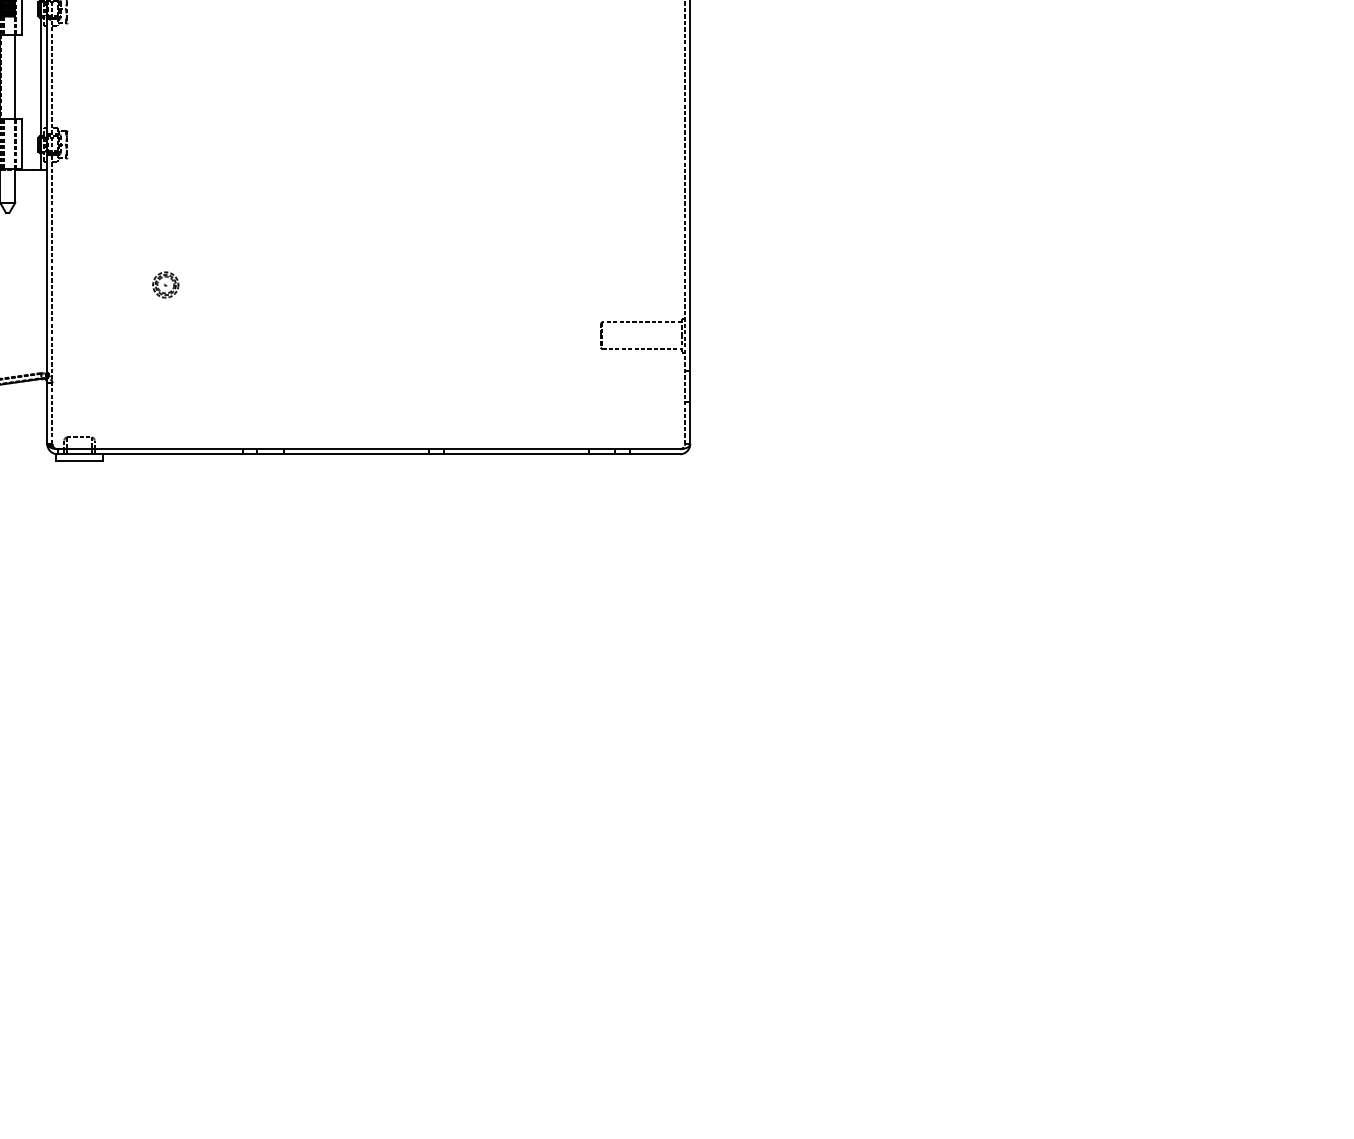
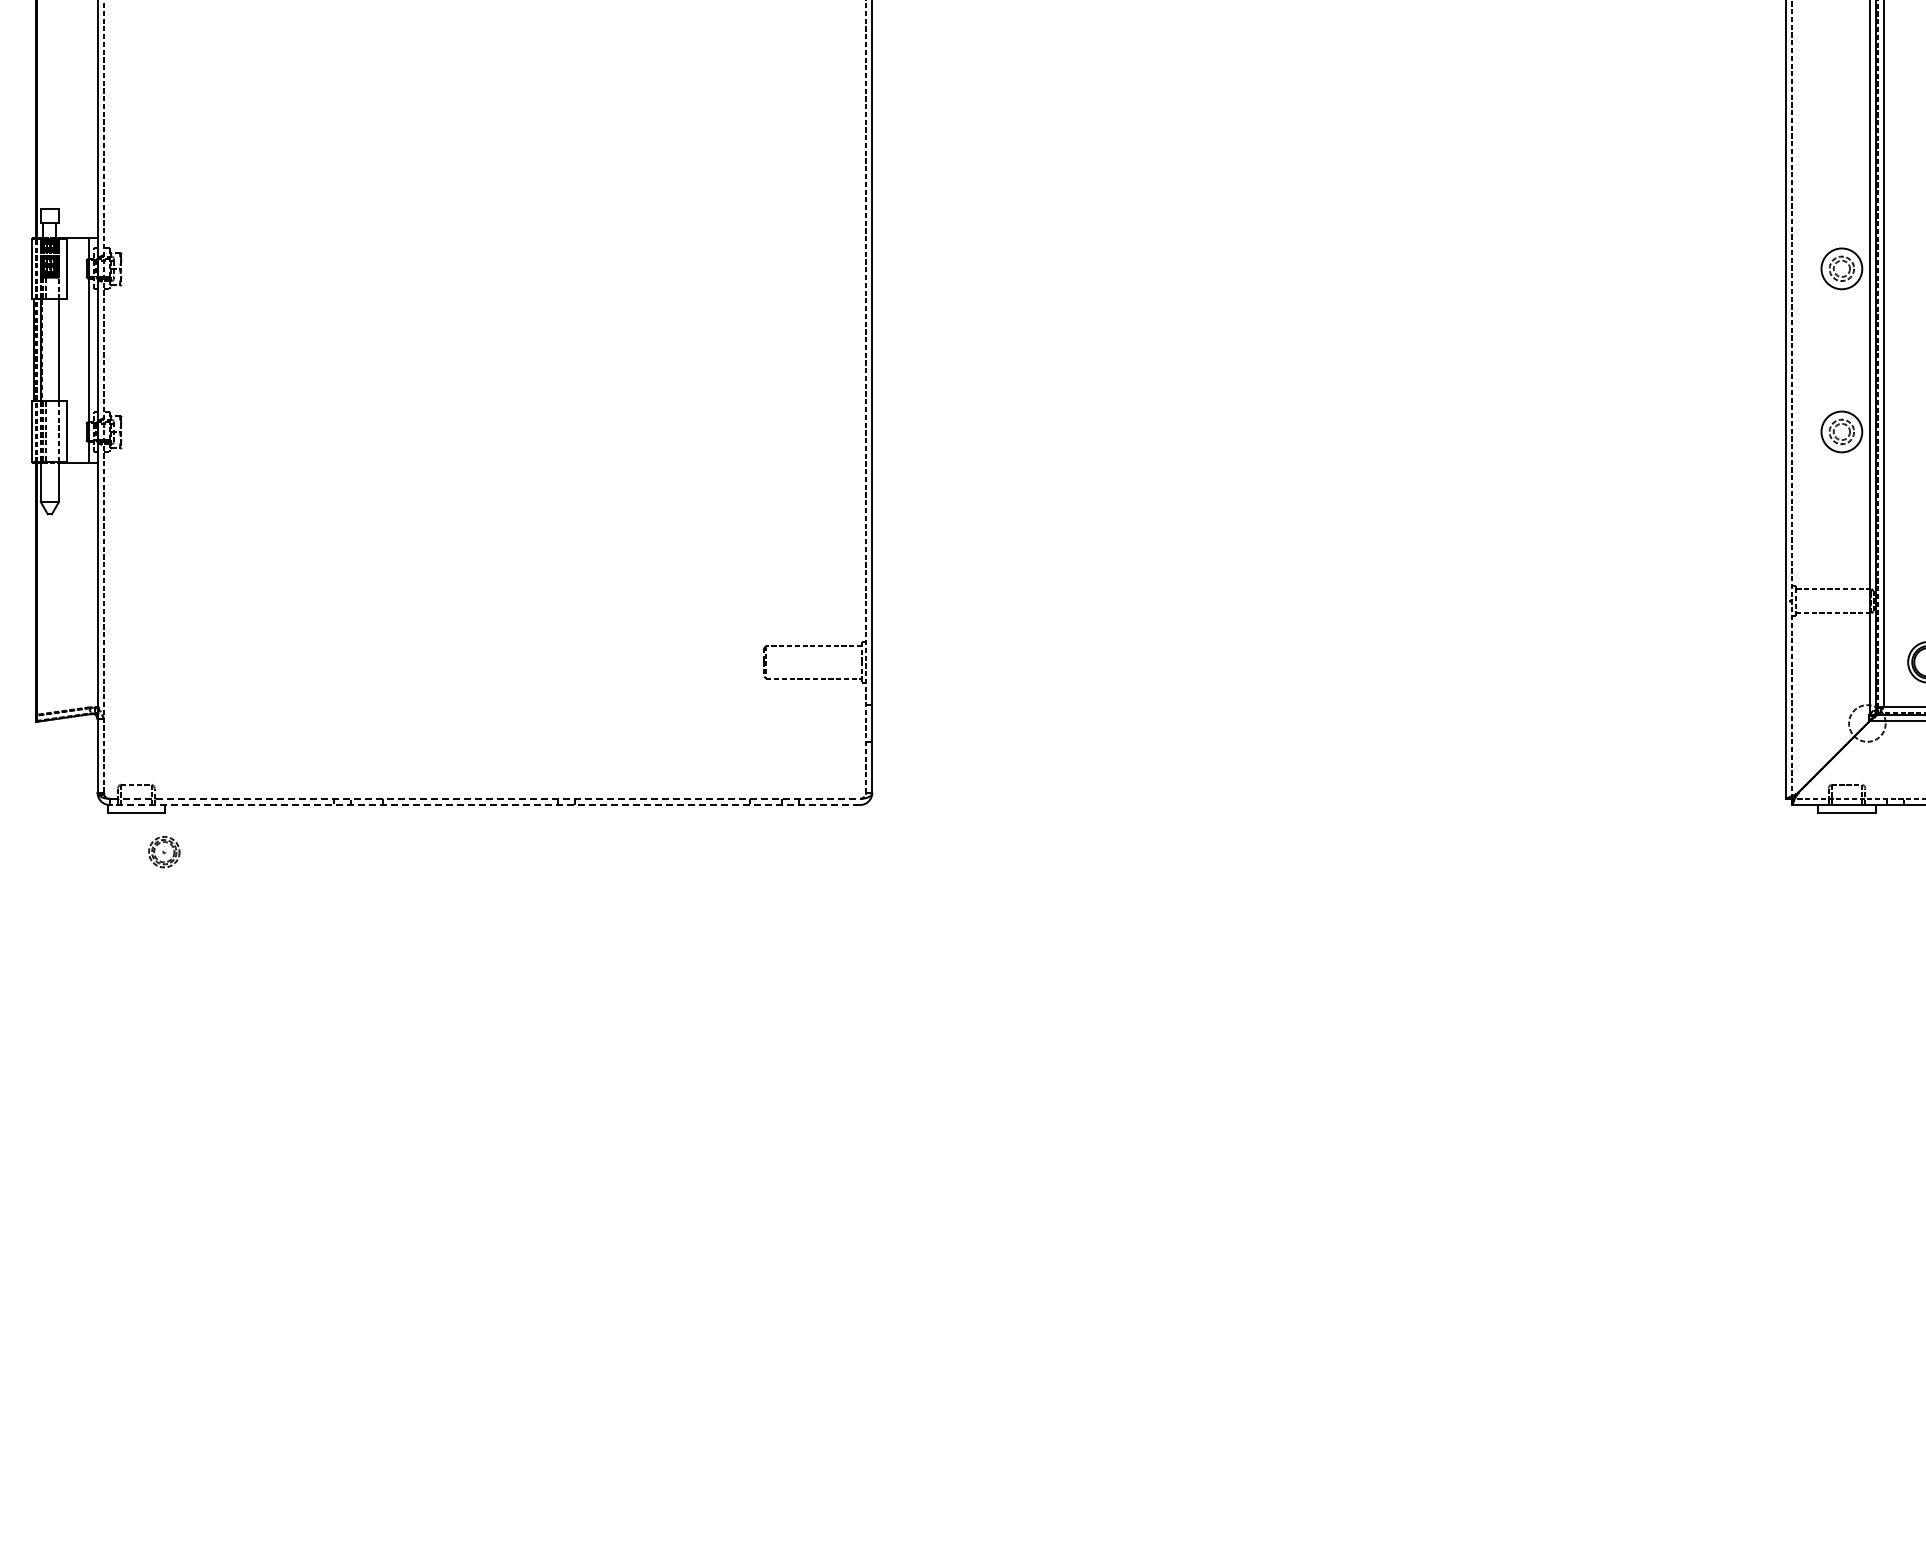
part: (165, 285) -> (164, 852), moved
line: (370, 448) -> (486, 798), solid -> dashed
line: (369, 454) -> (485, 805), solid -> dashed

